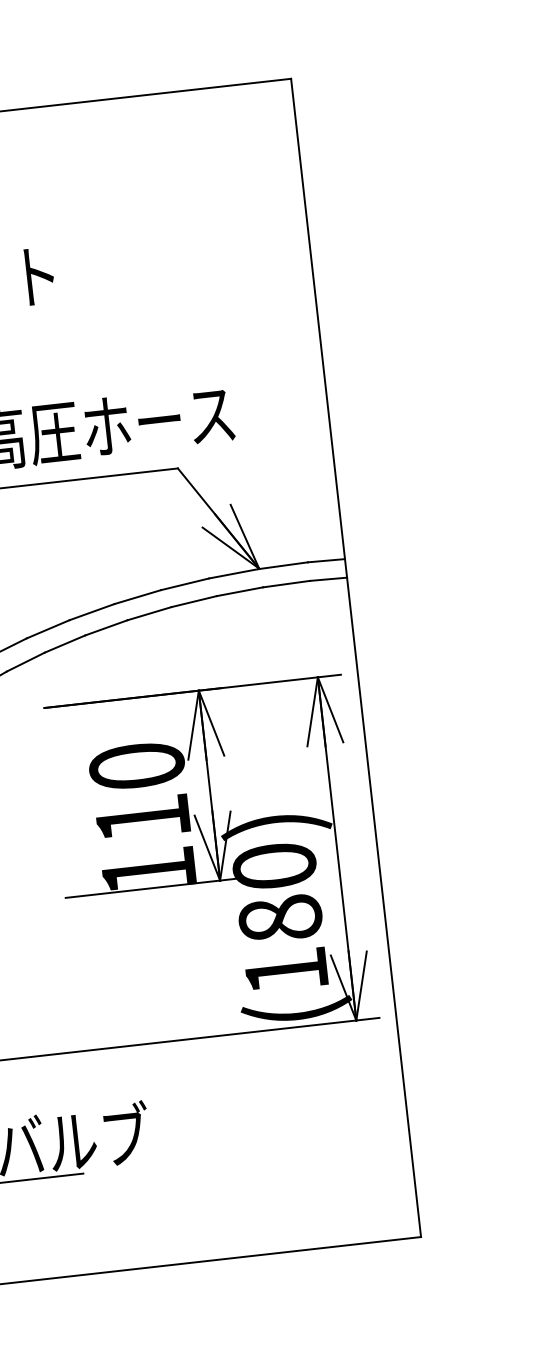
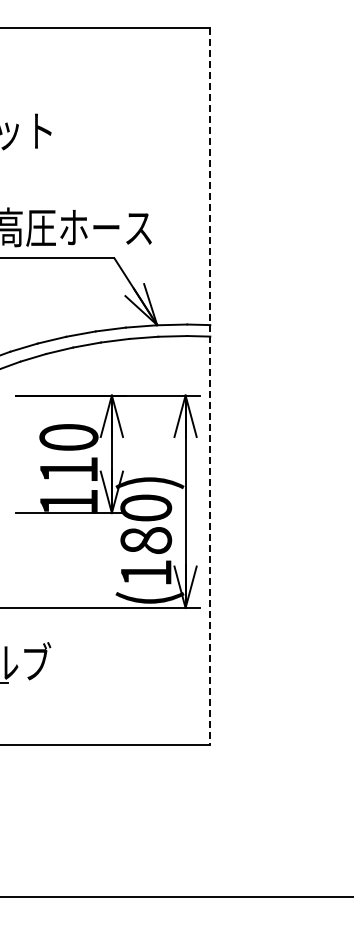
line: (356, 658) -> (210, 386), solid -> dashed

